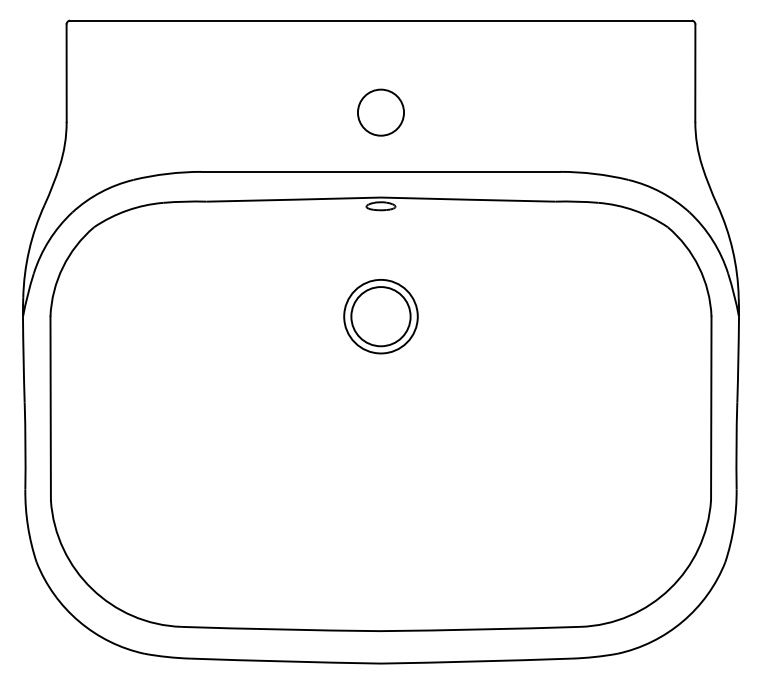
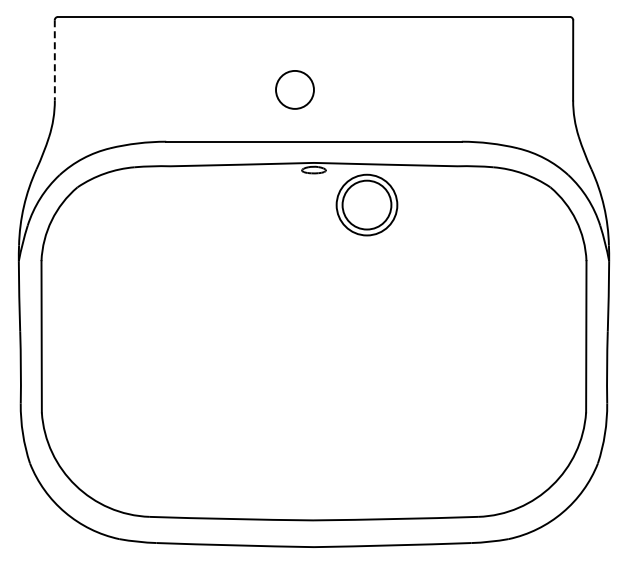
line: (66, 73) -> (54, 60), solid -> dashed
circle: (380, 112) -> (294, 89), moved
part: (380, 315) -> (366, 204), moved

